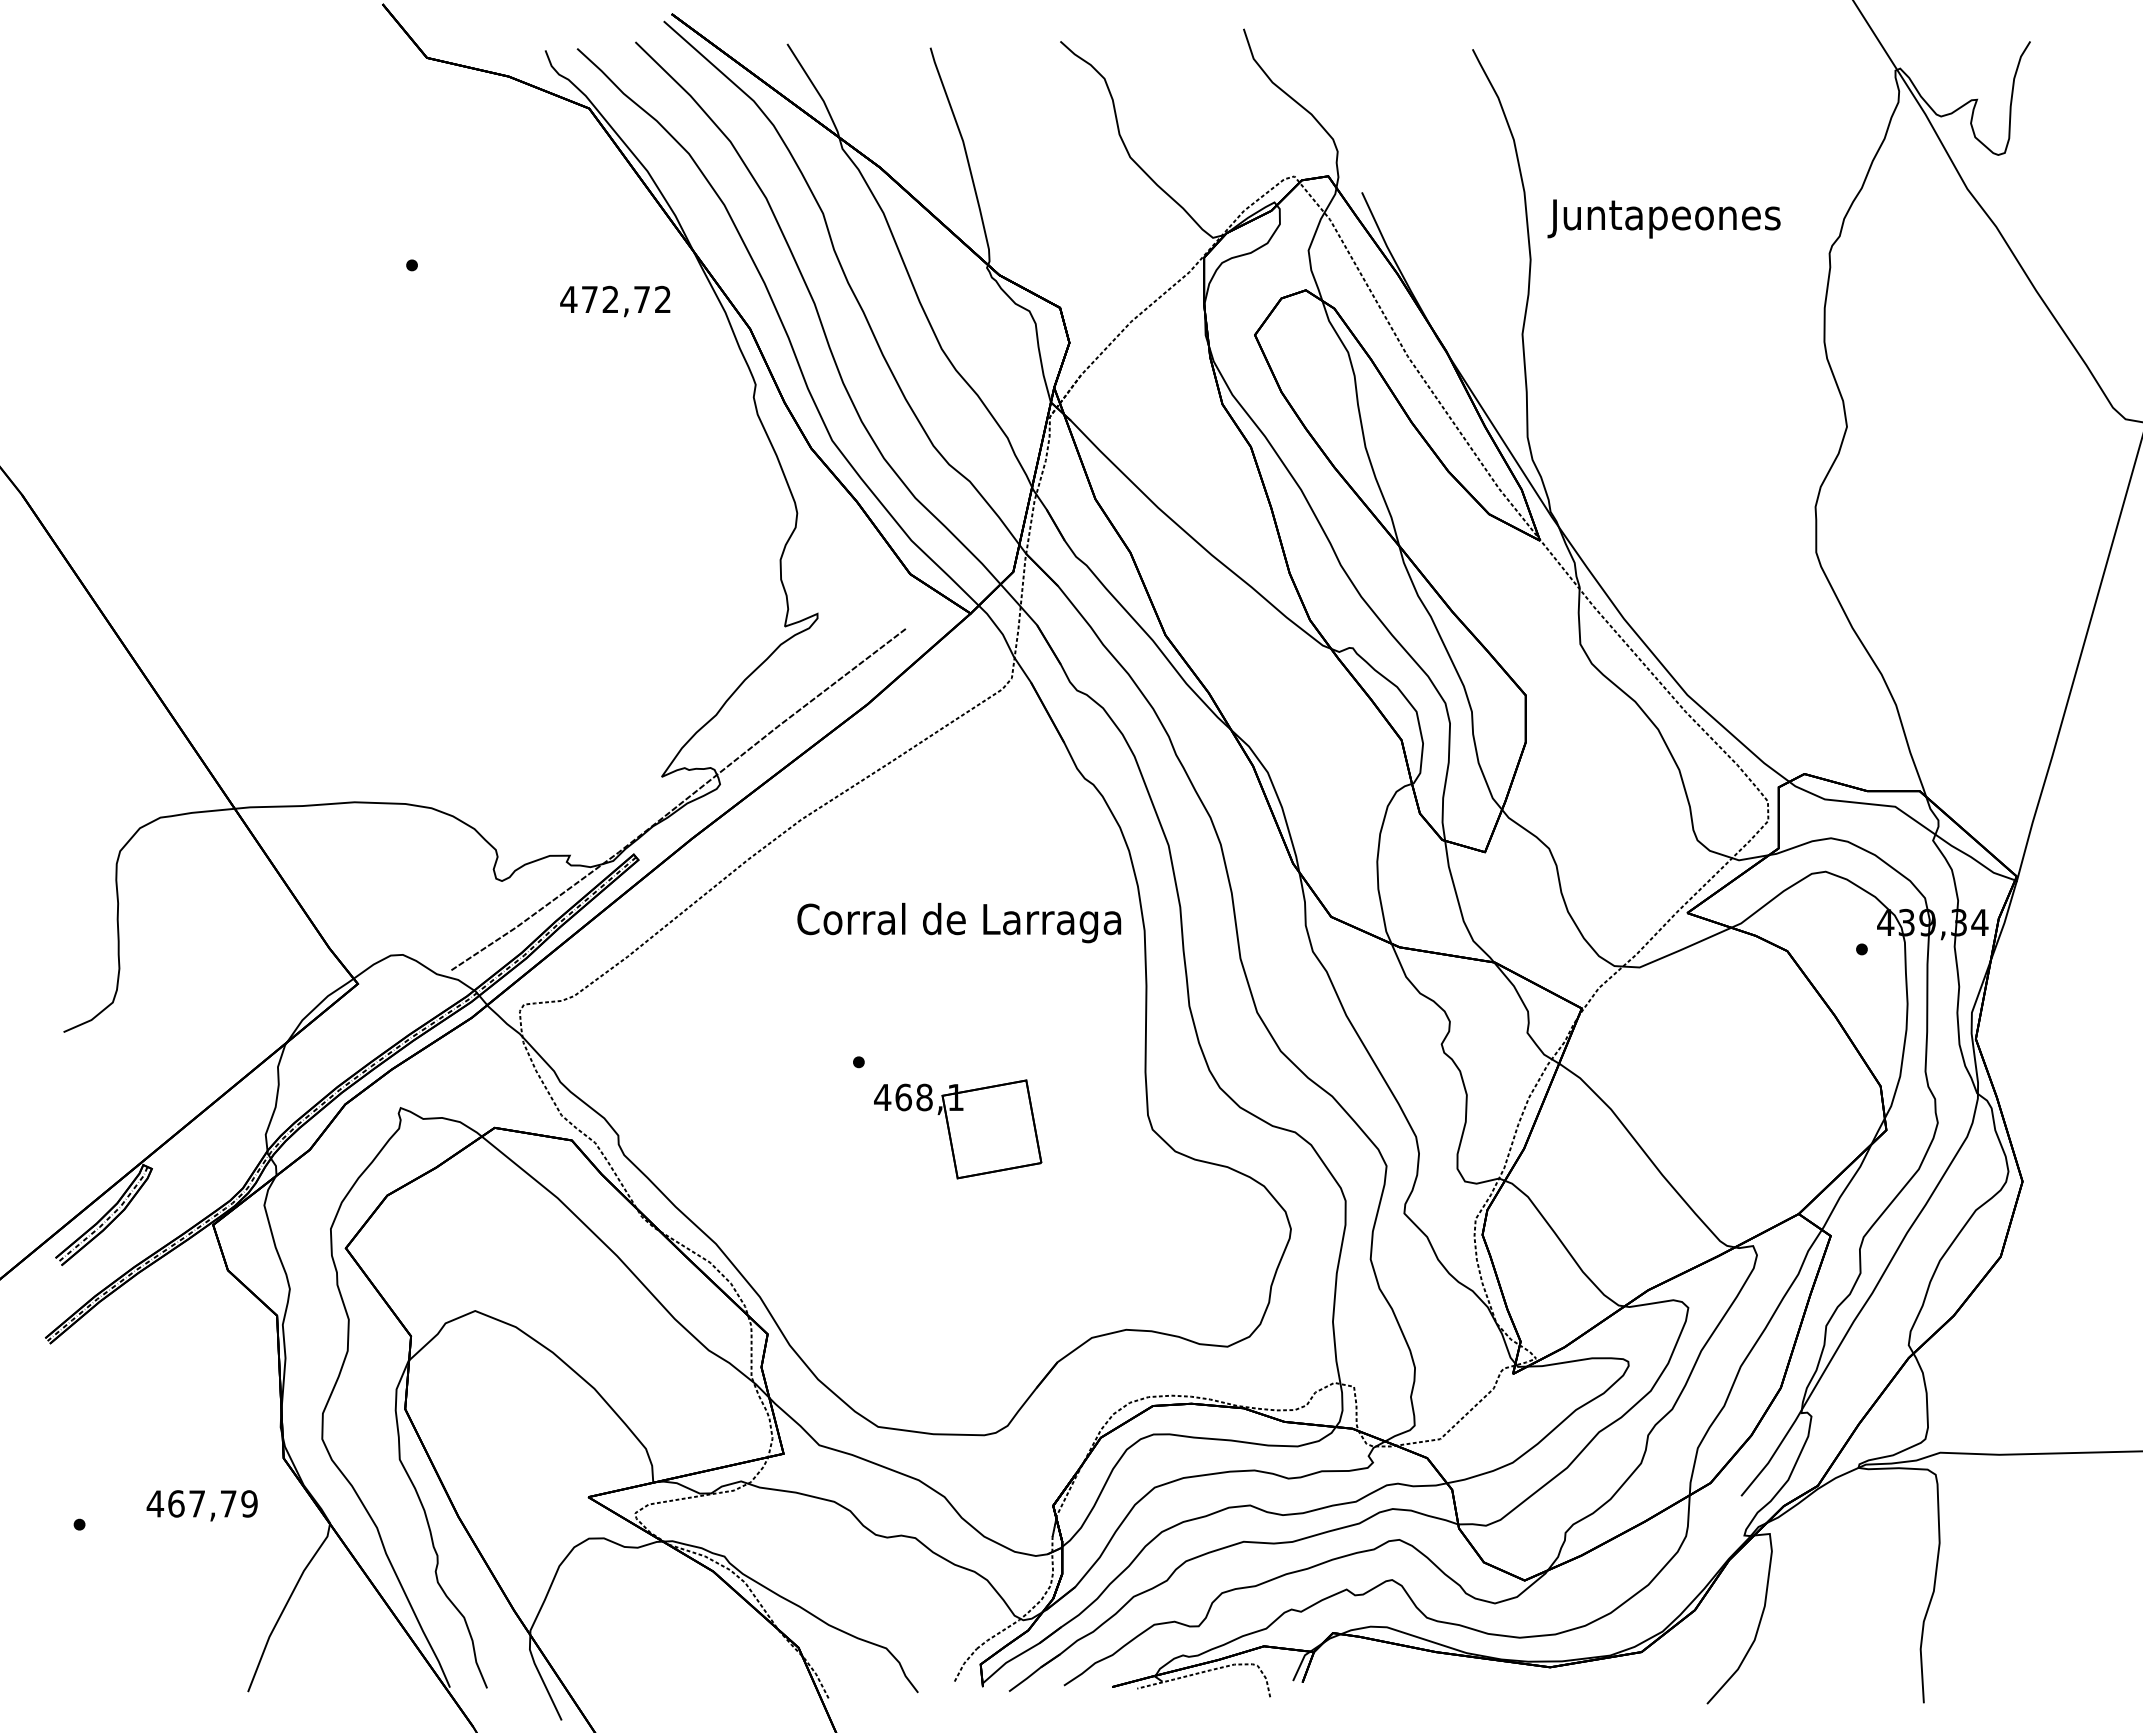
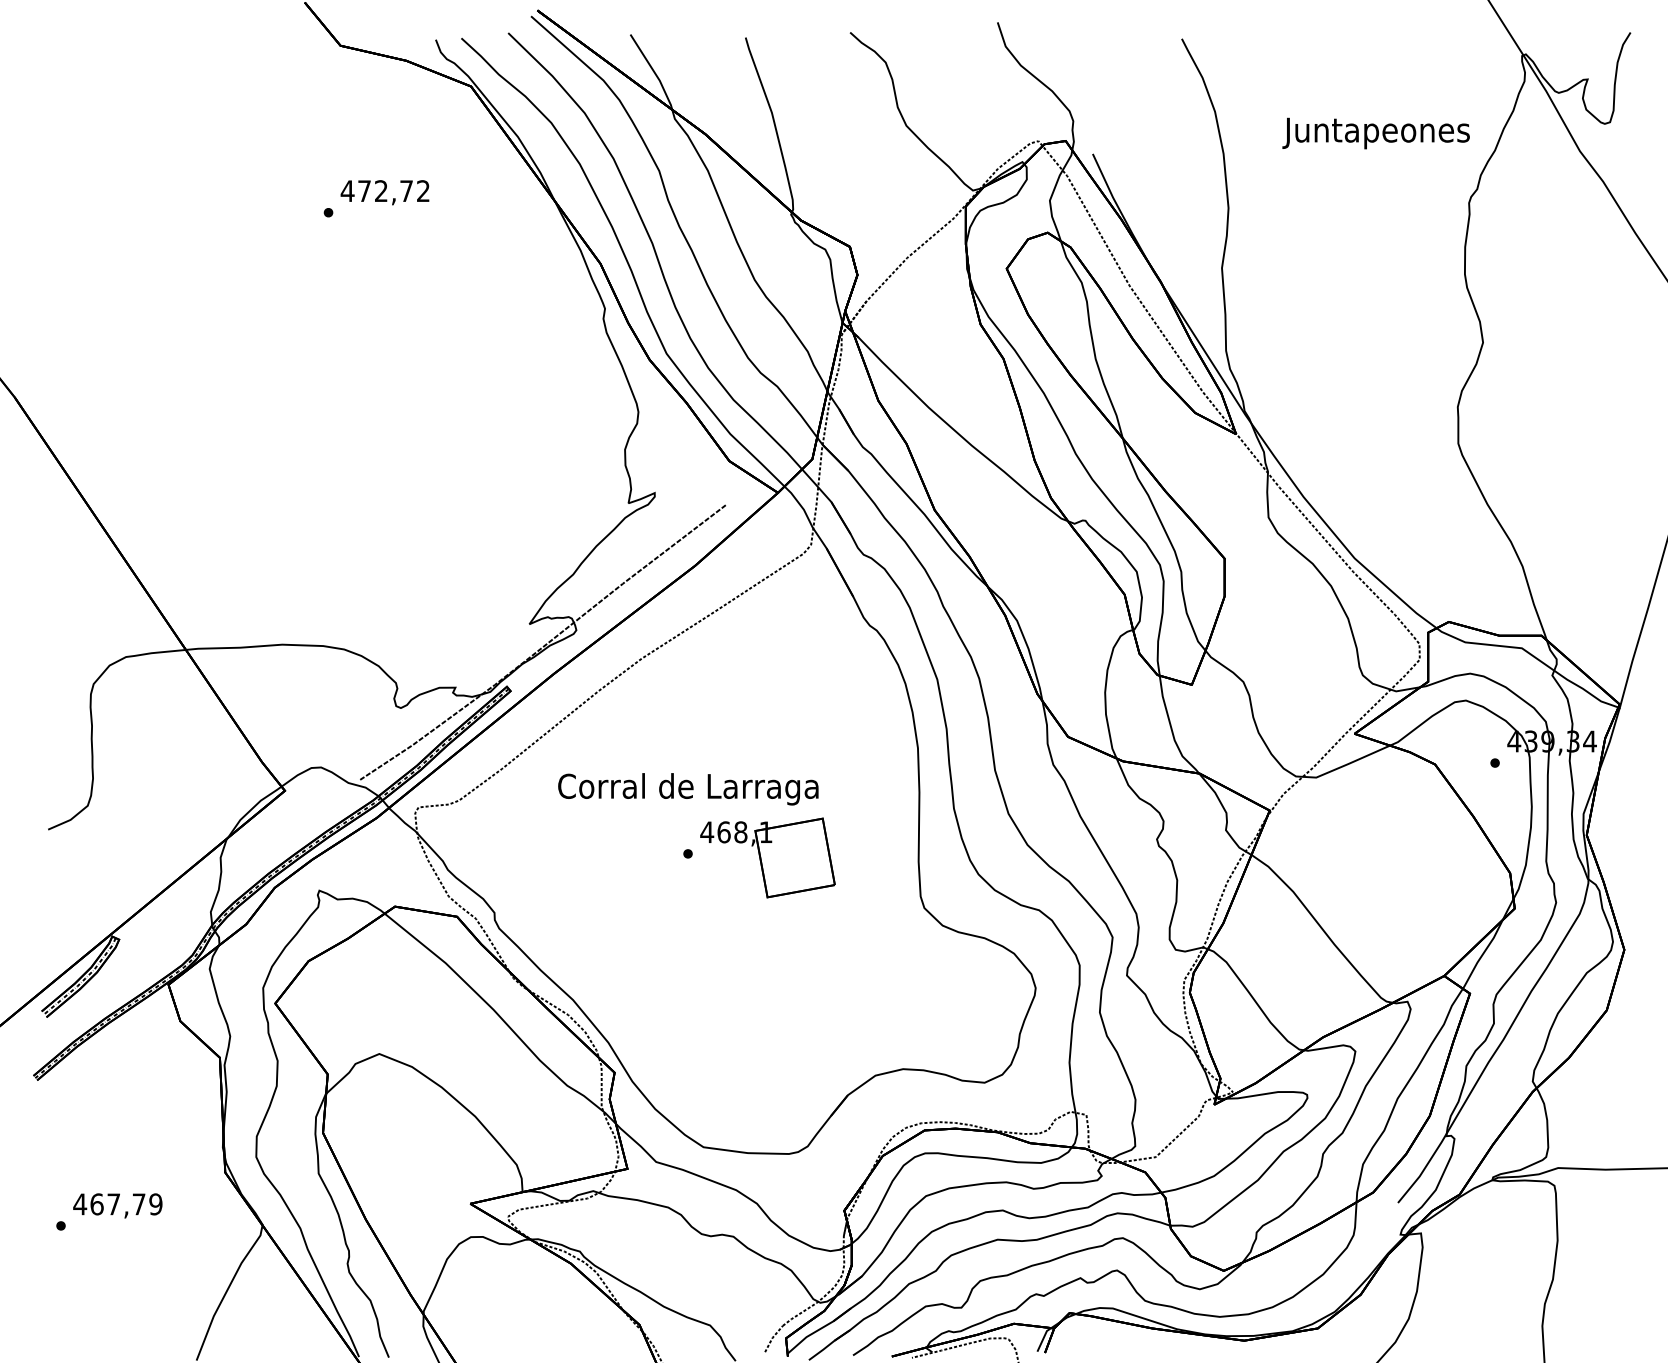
text: (1663, 218) -> (1375, 133), moved
text: (615, 301) -> (385, 192), moved
text: (959, 922) -> (688, 788), moved
part: (958, 1129) -> (768, 858), moved
text: (201, 1505) -> (117, 1205), moved

